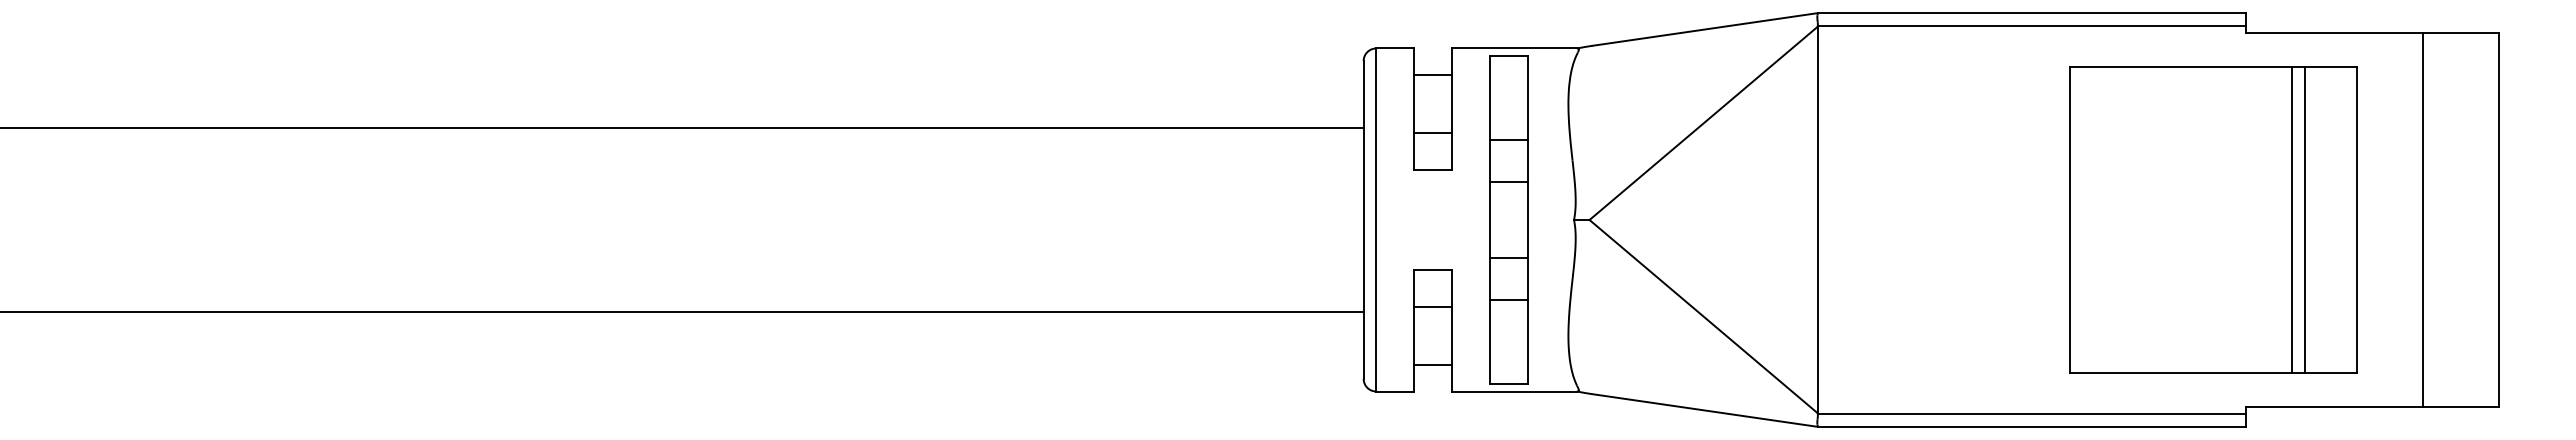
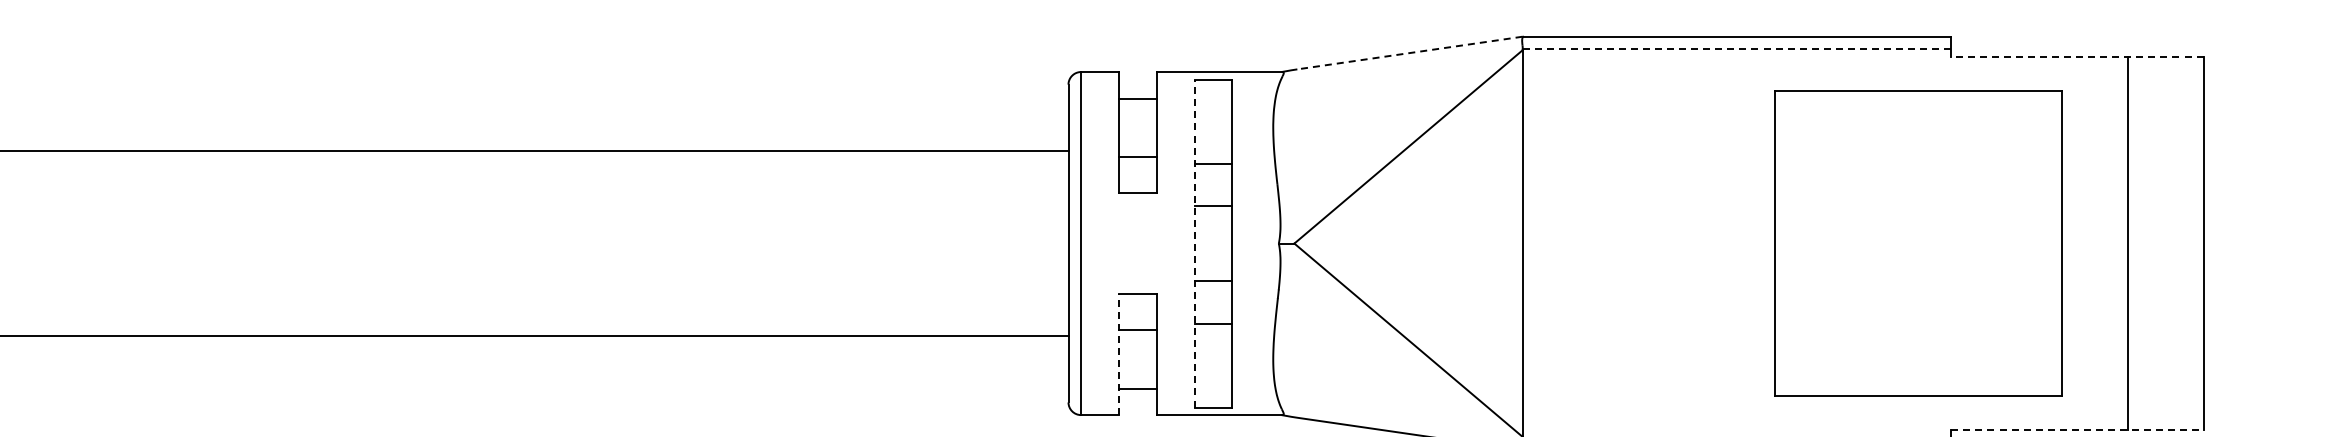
line: (2032, 25) -> (1737, 49), solid -> dashed
line: (1705, 29) -> (1410, 53), solid -> dashed
line: (2372, 33) -> (2077, 57), solid -> dashed
line: (2291, 219) -> (1996, 243), removed
line: (2304, 219) -> (2009, 243), removed
line: (1489, 220) -> (1194, 244), solid -> dashed
line: (1414, 330) -> (1119, 354), solid -> dashed
line: (2373, 406) -> (2078, 430), solid -> dashed

